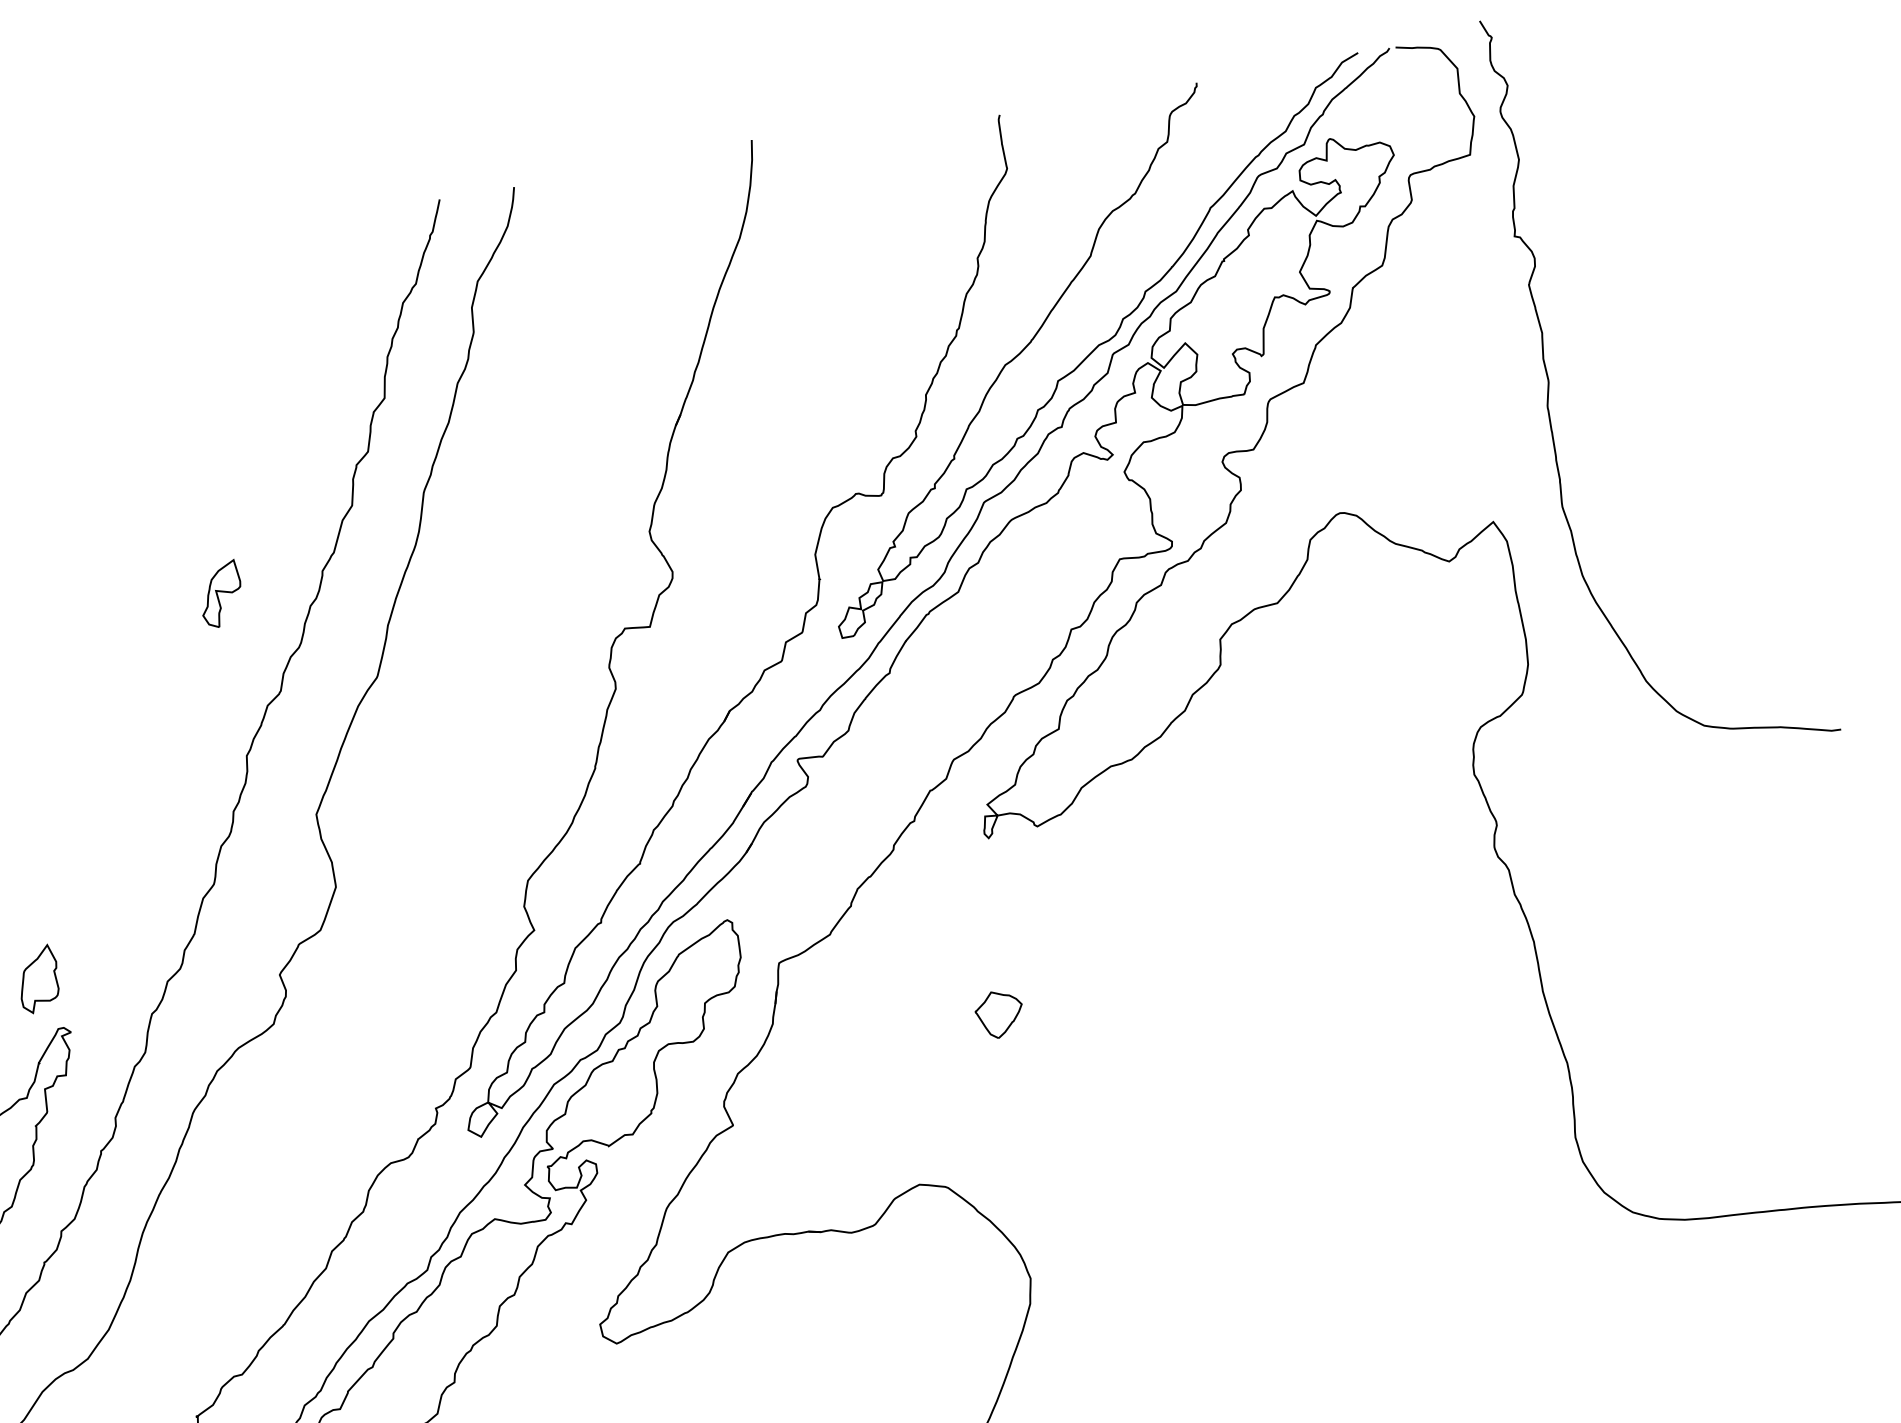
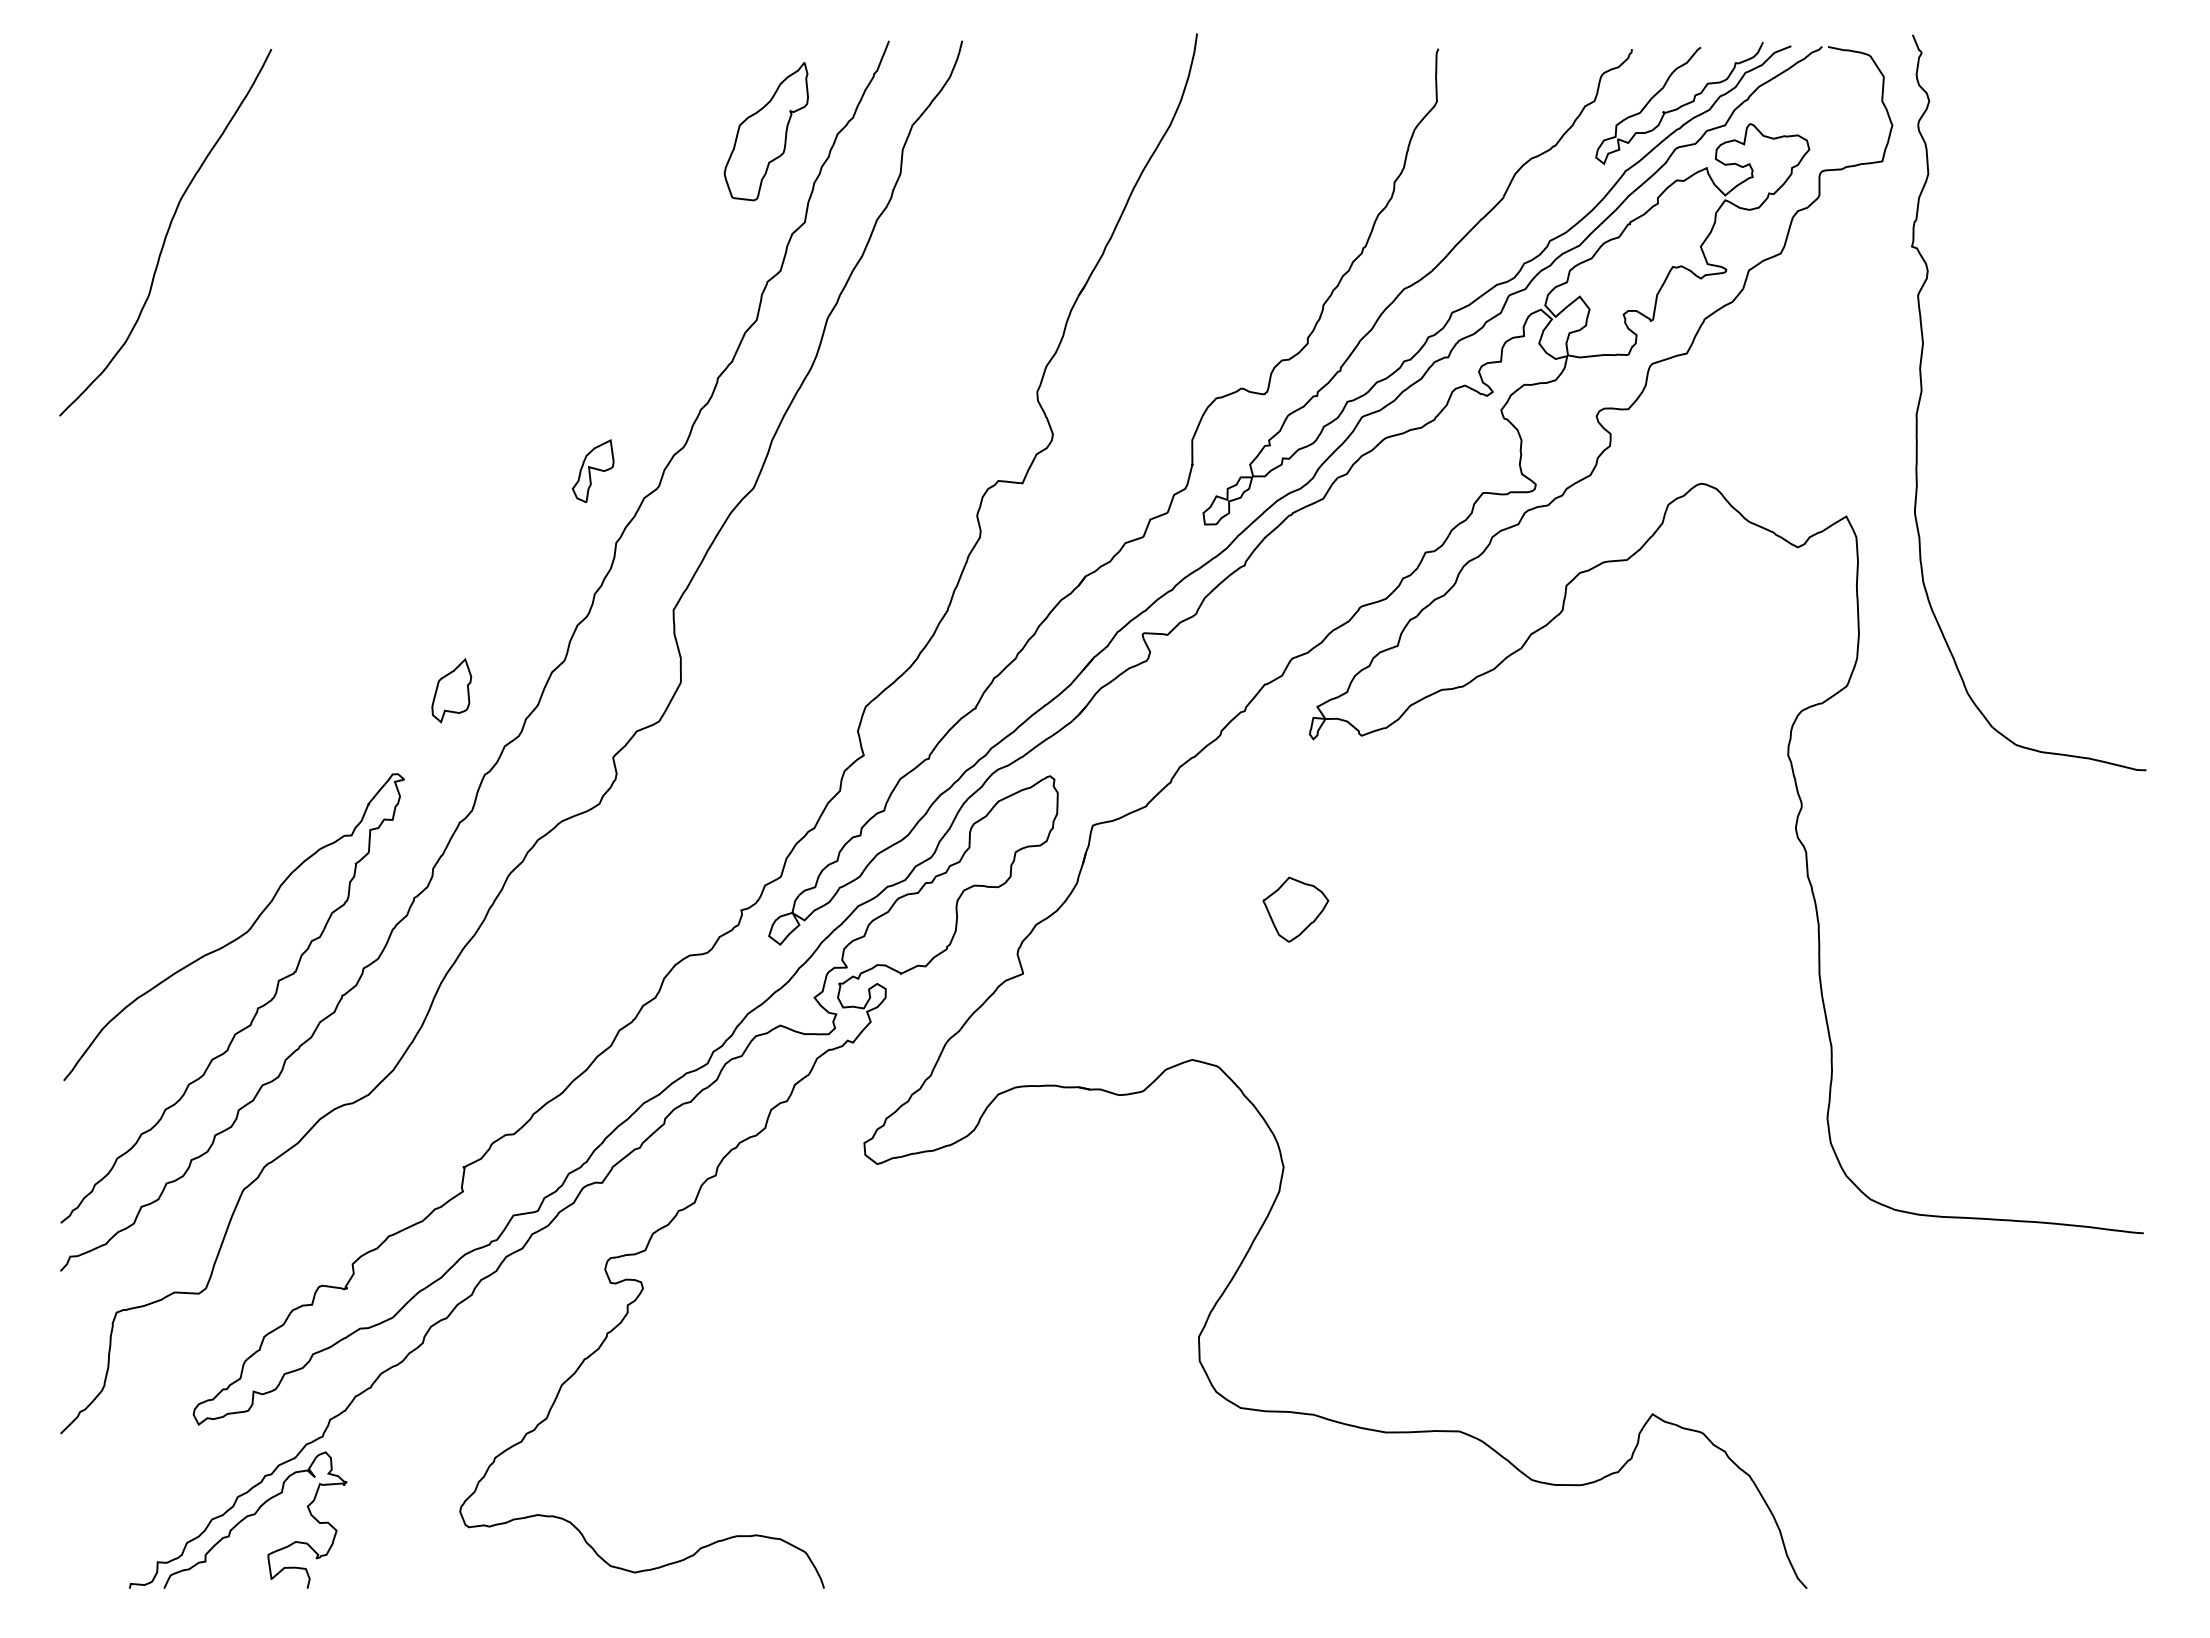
curve: (1255, 131) -> (1680, 105), added
part: (329, 312) -> (765, 131), added
part: (220, 593) -> (592, 470), moved
part: (38, 979) -> (451, 690), moved
part: (999, 1014) -> (1295, 909), size x1.43

